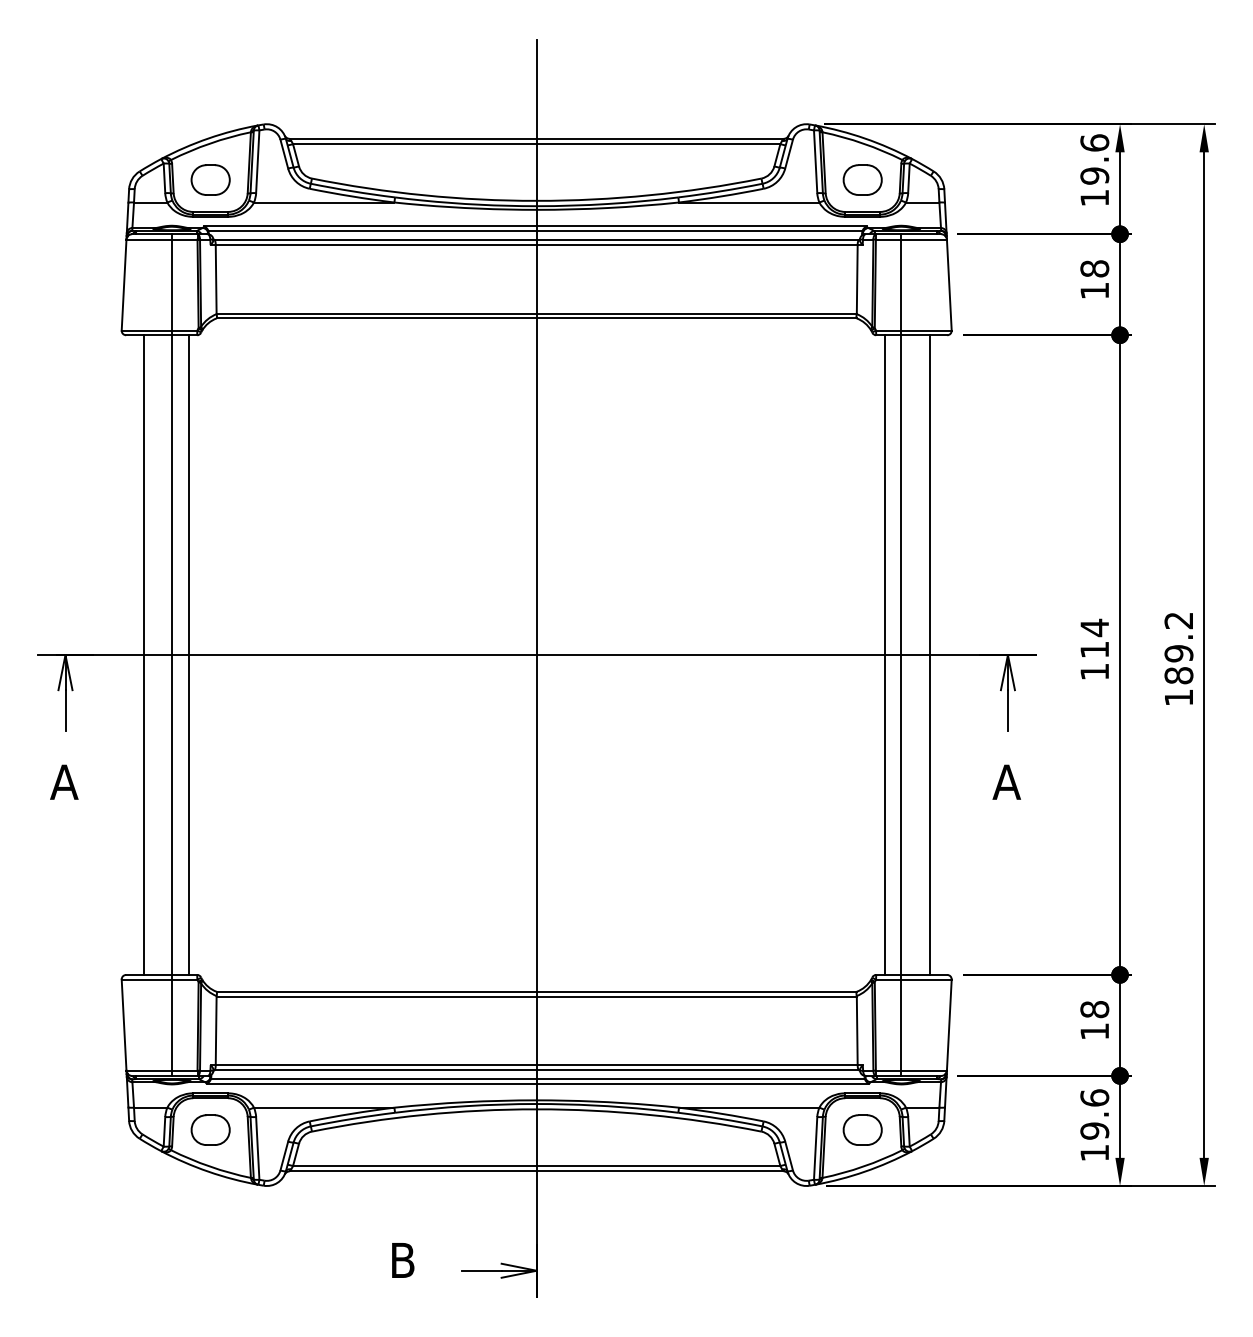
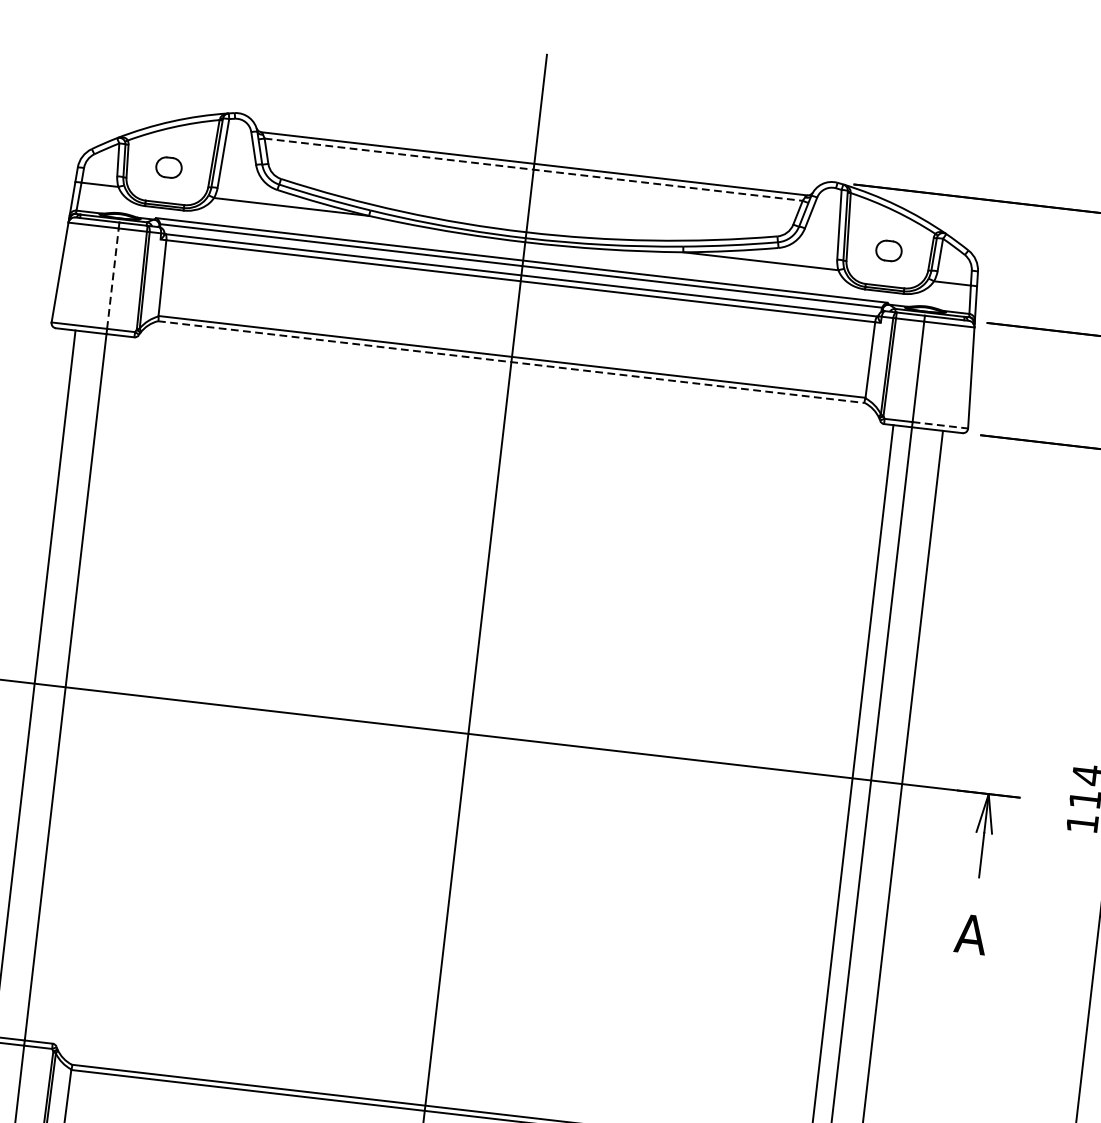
line: (536, 144) -> (533, 170), solid -> dashed
part: (210, 179) -> (168, 167), size x0.6
part: (862, 179) -> (888, 250), size x0.6
line: (171, 284) -> (112, 277), solid -> dashed
line: (537, 318) -> (512, 362), solid -> dashed
line: (927, 330) -> (941, 425), solid -> dashed
line: (188, 654) -> (83, 688), removed

